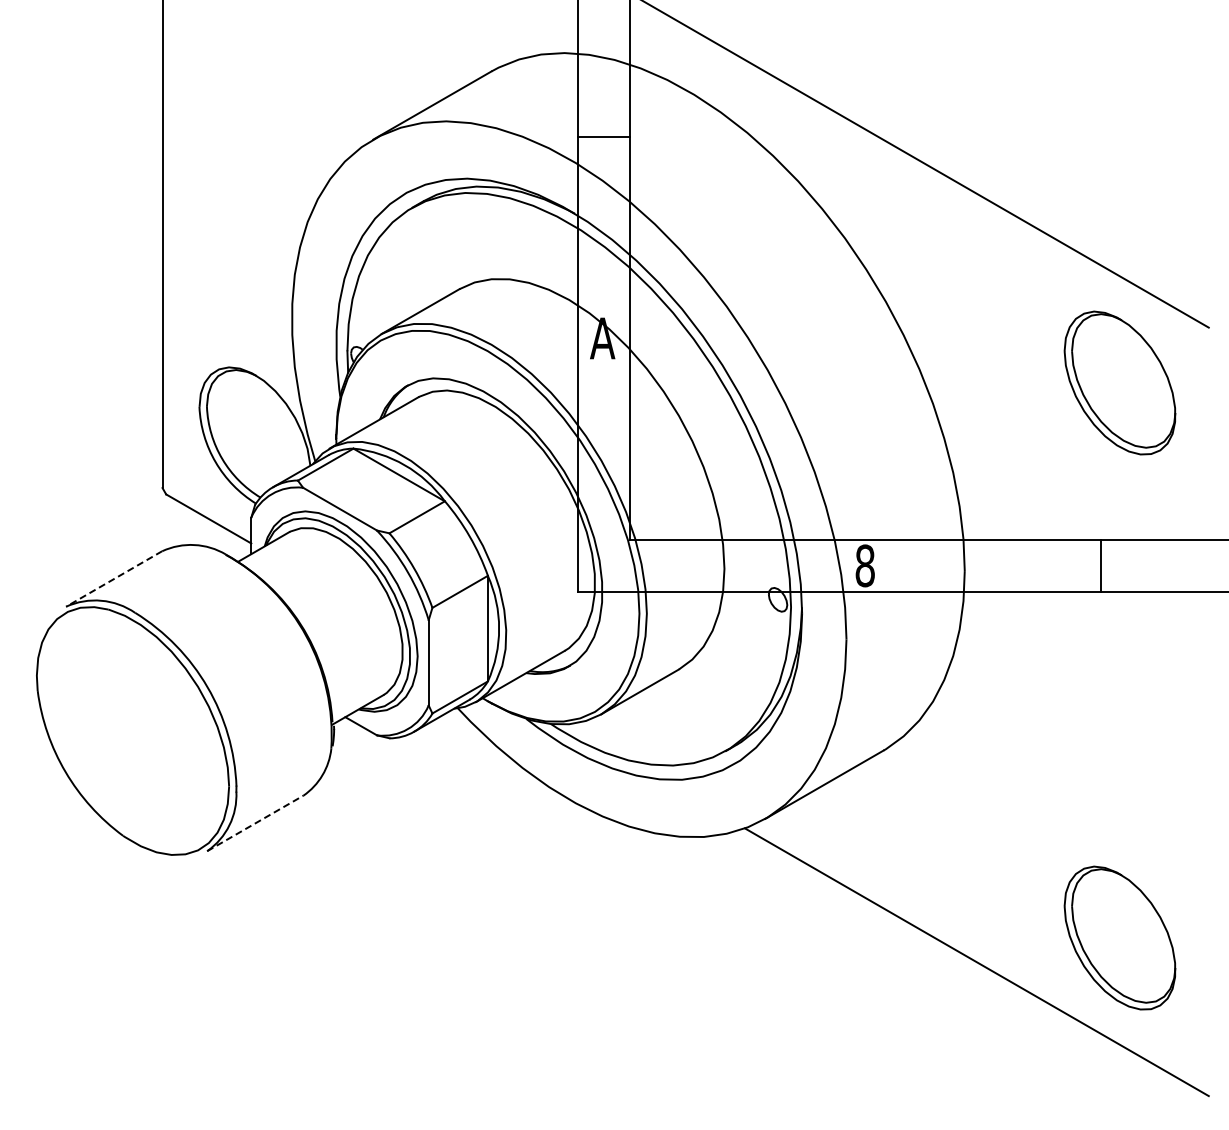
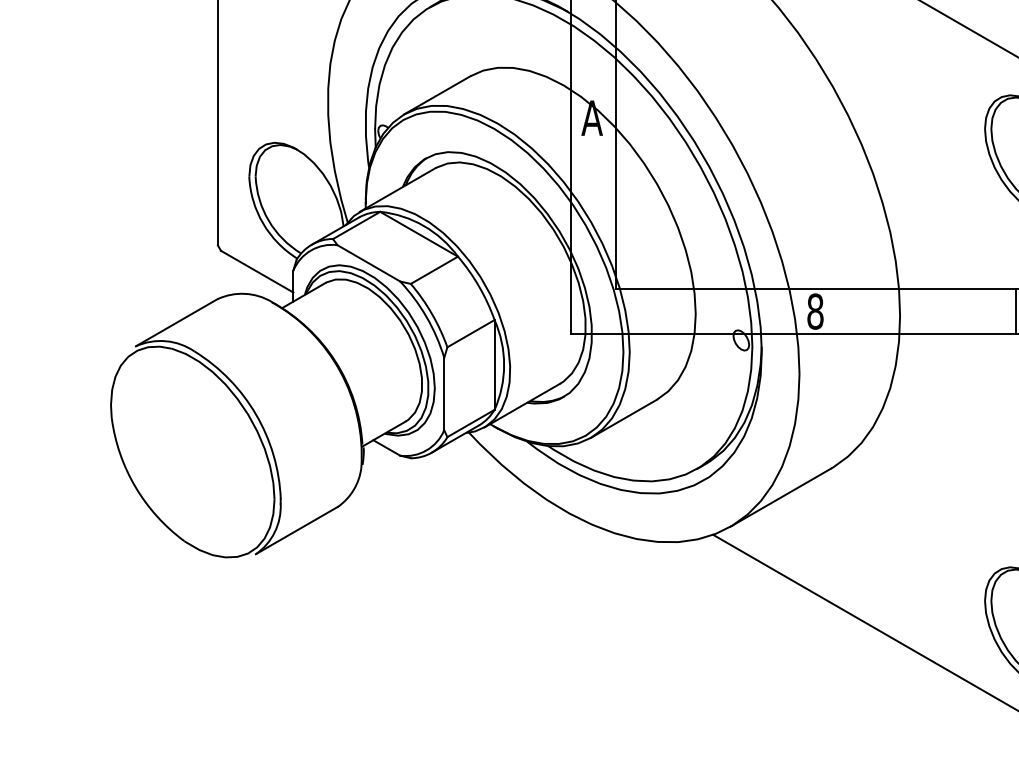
line: (113, 579) -> (176, 323), dashed -> solid
line: (255, 823) -> (296, 530), dashed -> solid

